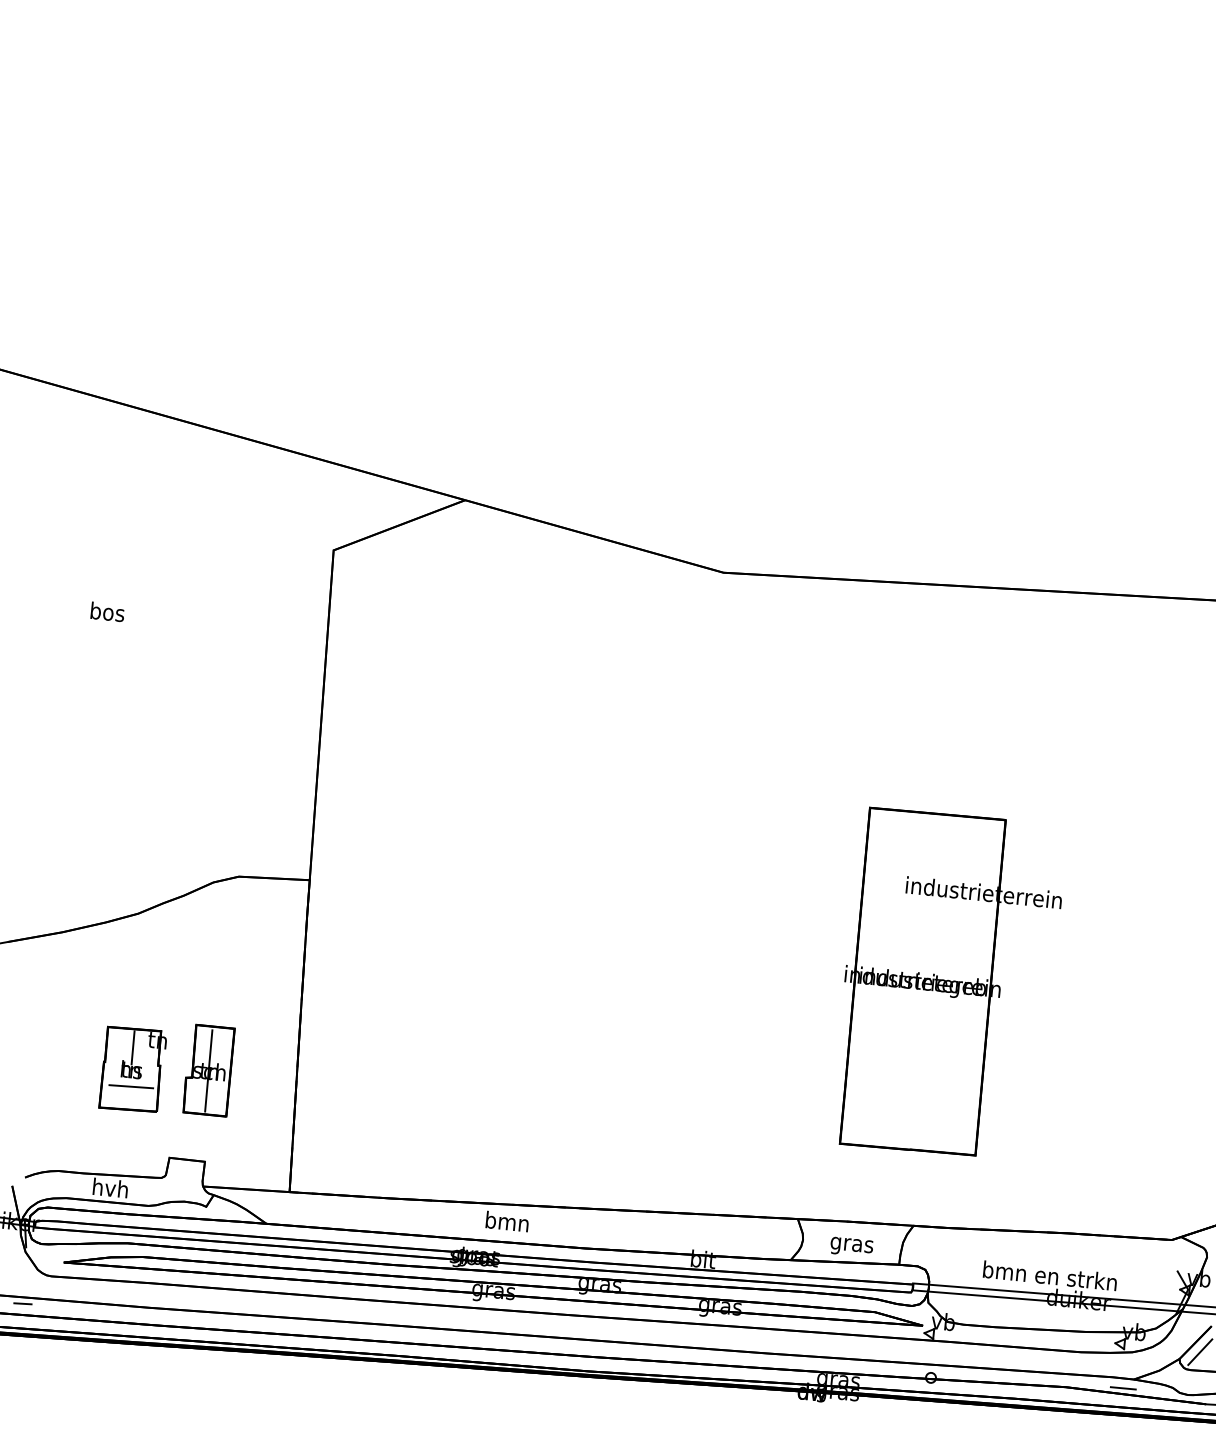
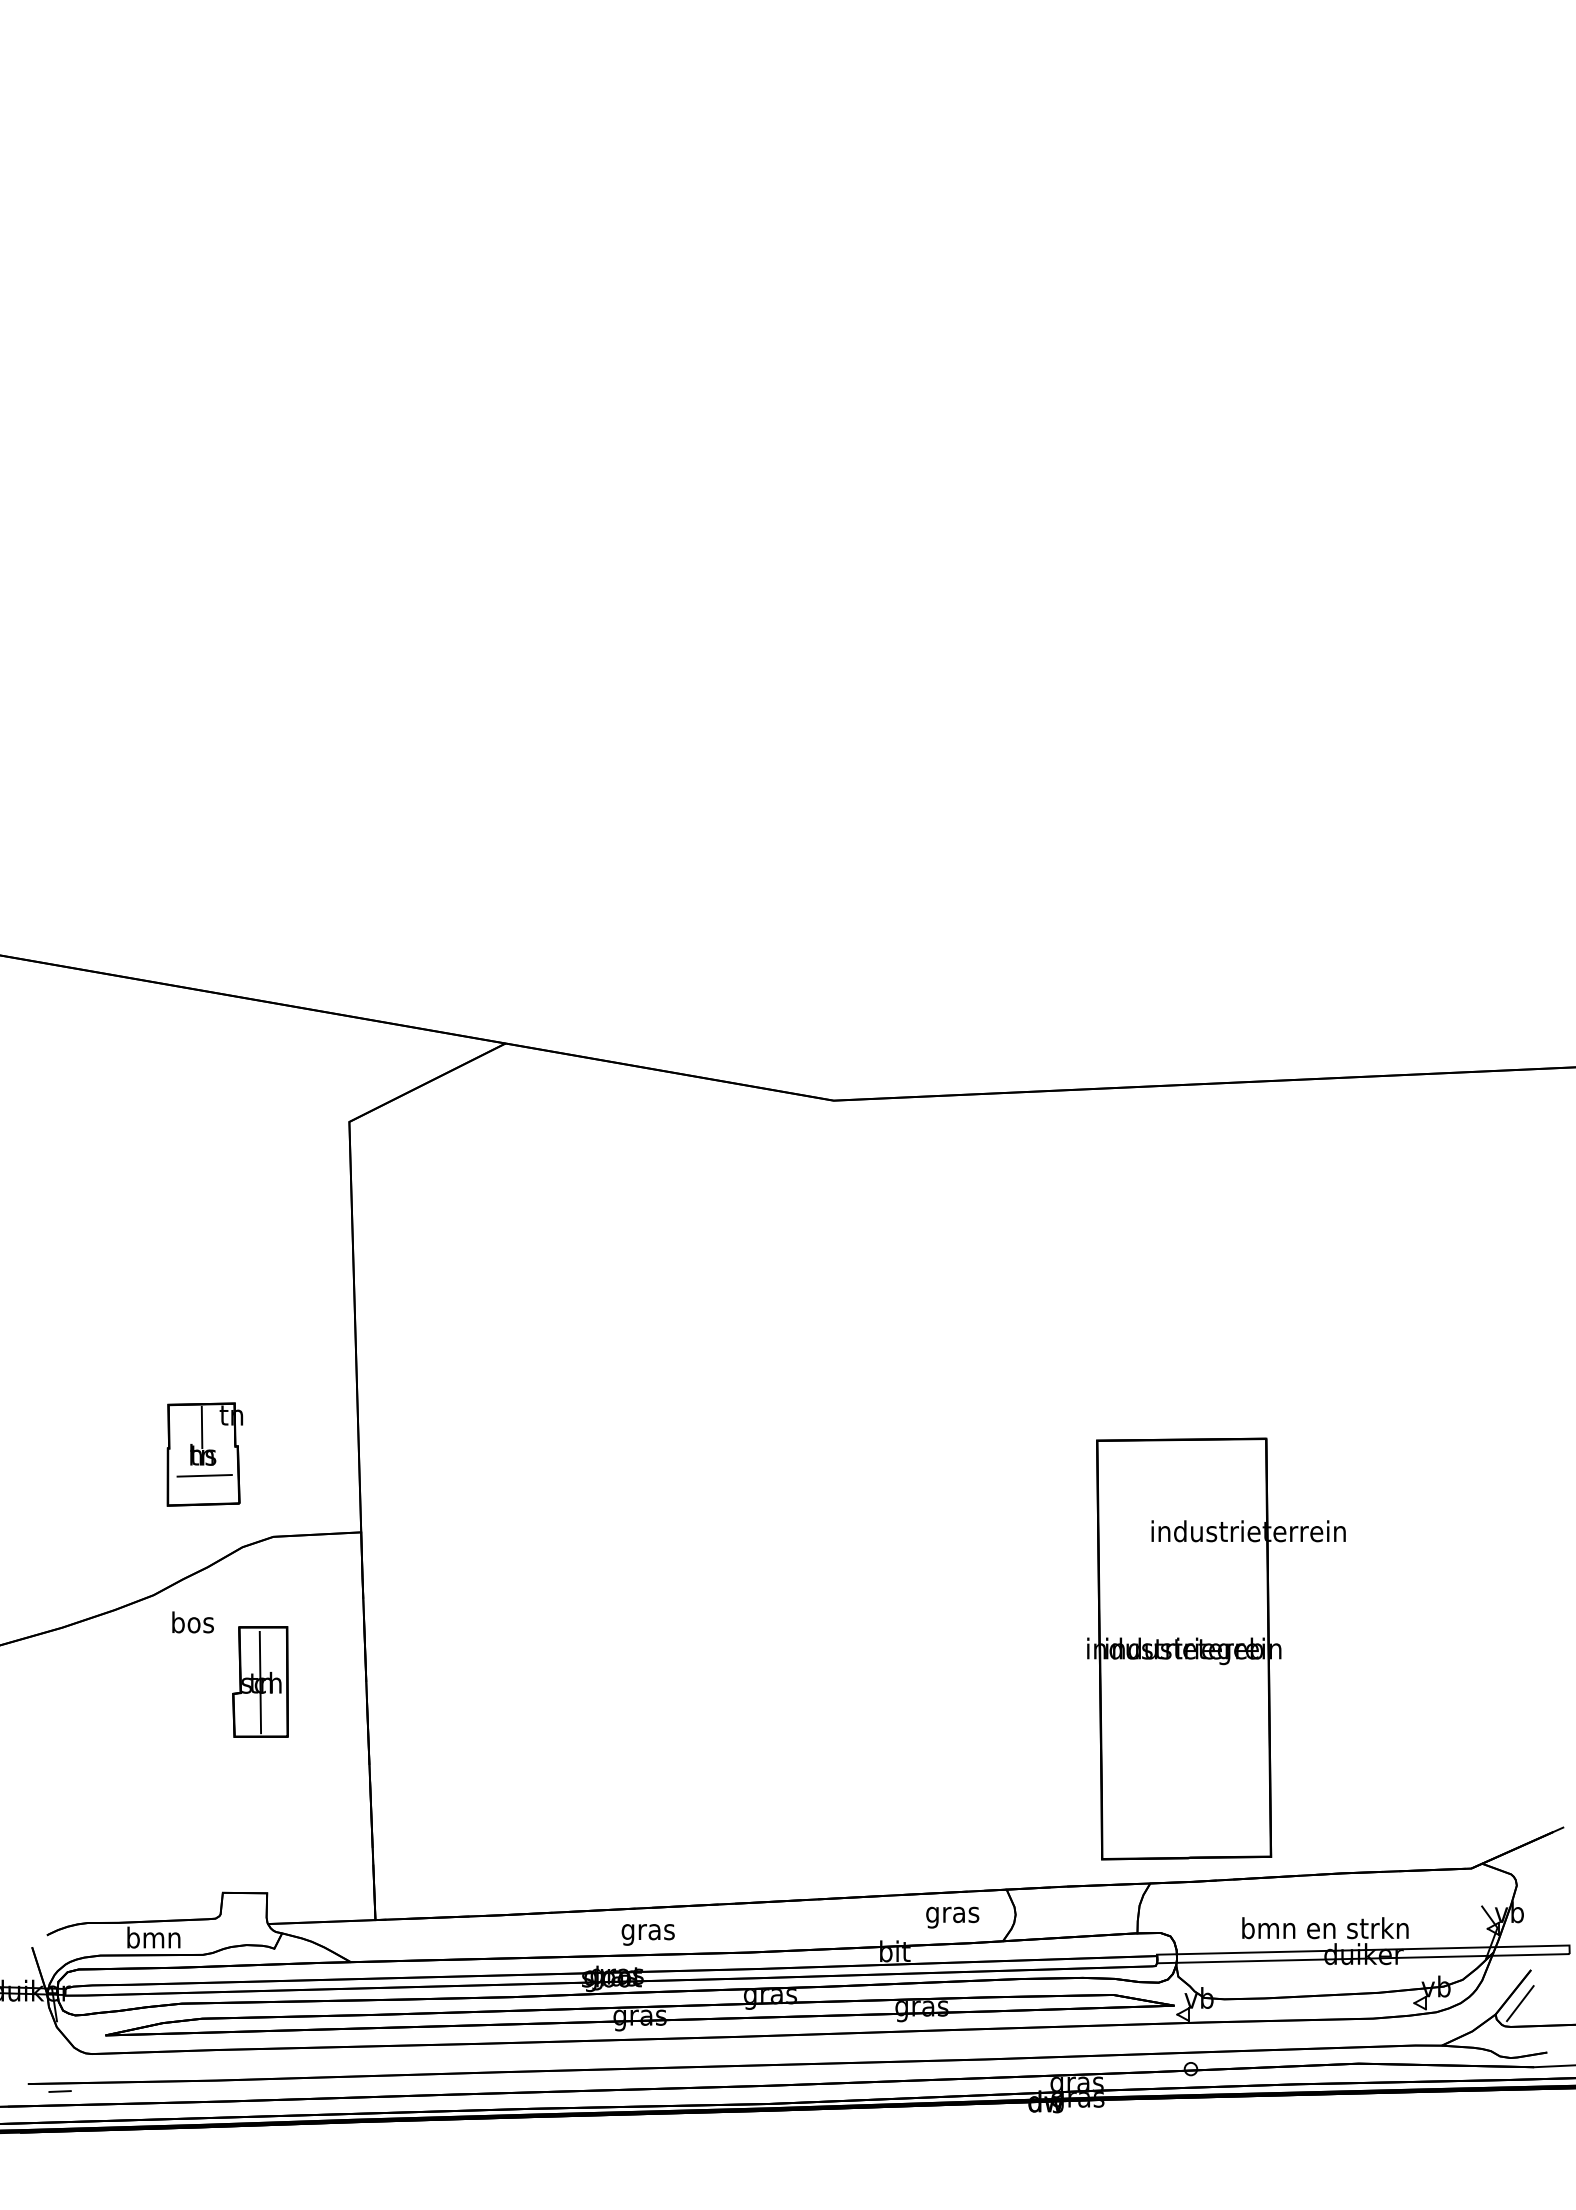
text: (107, 612) -> (192, 1622), moved
part: (948, 984) -> (1216, 1648), moved
part: (132, 1069) -> (204, 1454), moved
part: (208, 1070) -> (260, 1681), moved
text: (110, 1187) -> (153, 1937), hvh -> bmn
text: (506, 1223) -> (647, 1931), bmn -> gras
text: (851, 1247) -> (952, 1917), moved
line: (1123, 1388) -> (1429, 2057), removed

